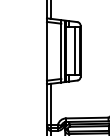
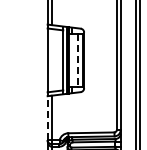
line: (74, 51) -> (77, 60), solid -> dashed
line: (46, 104) -> (47, 118), solid -> dashed

